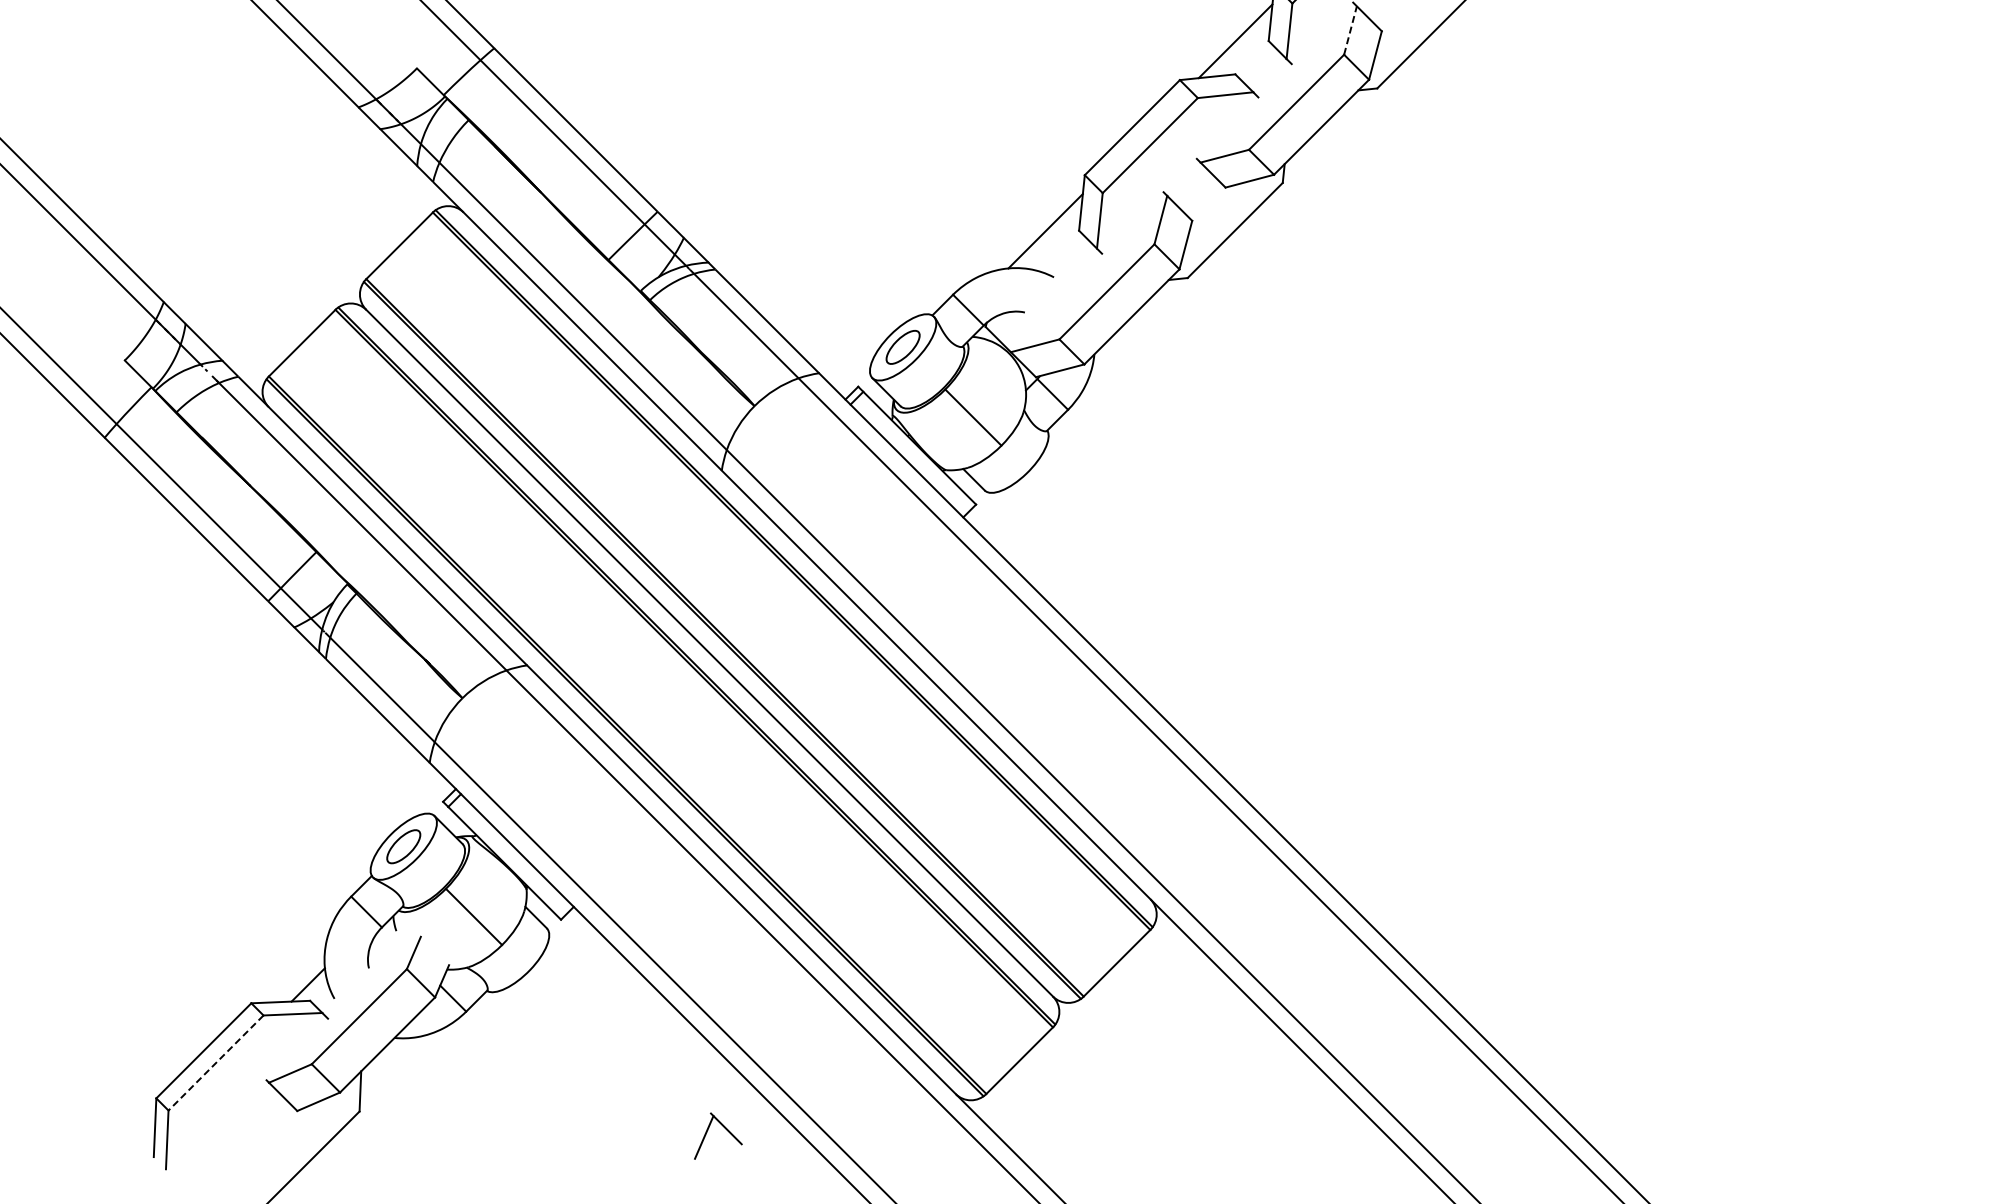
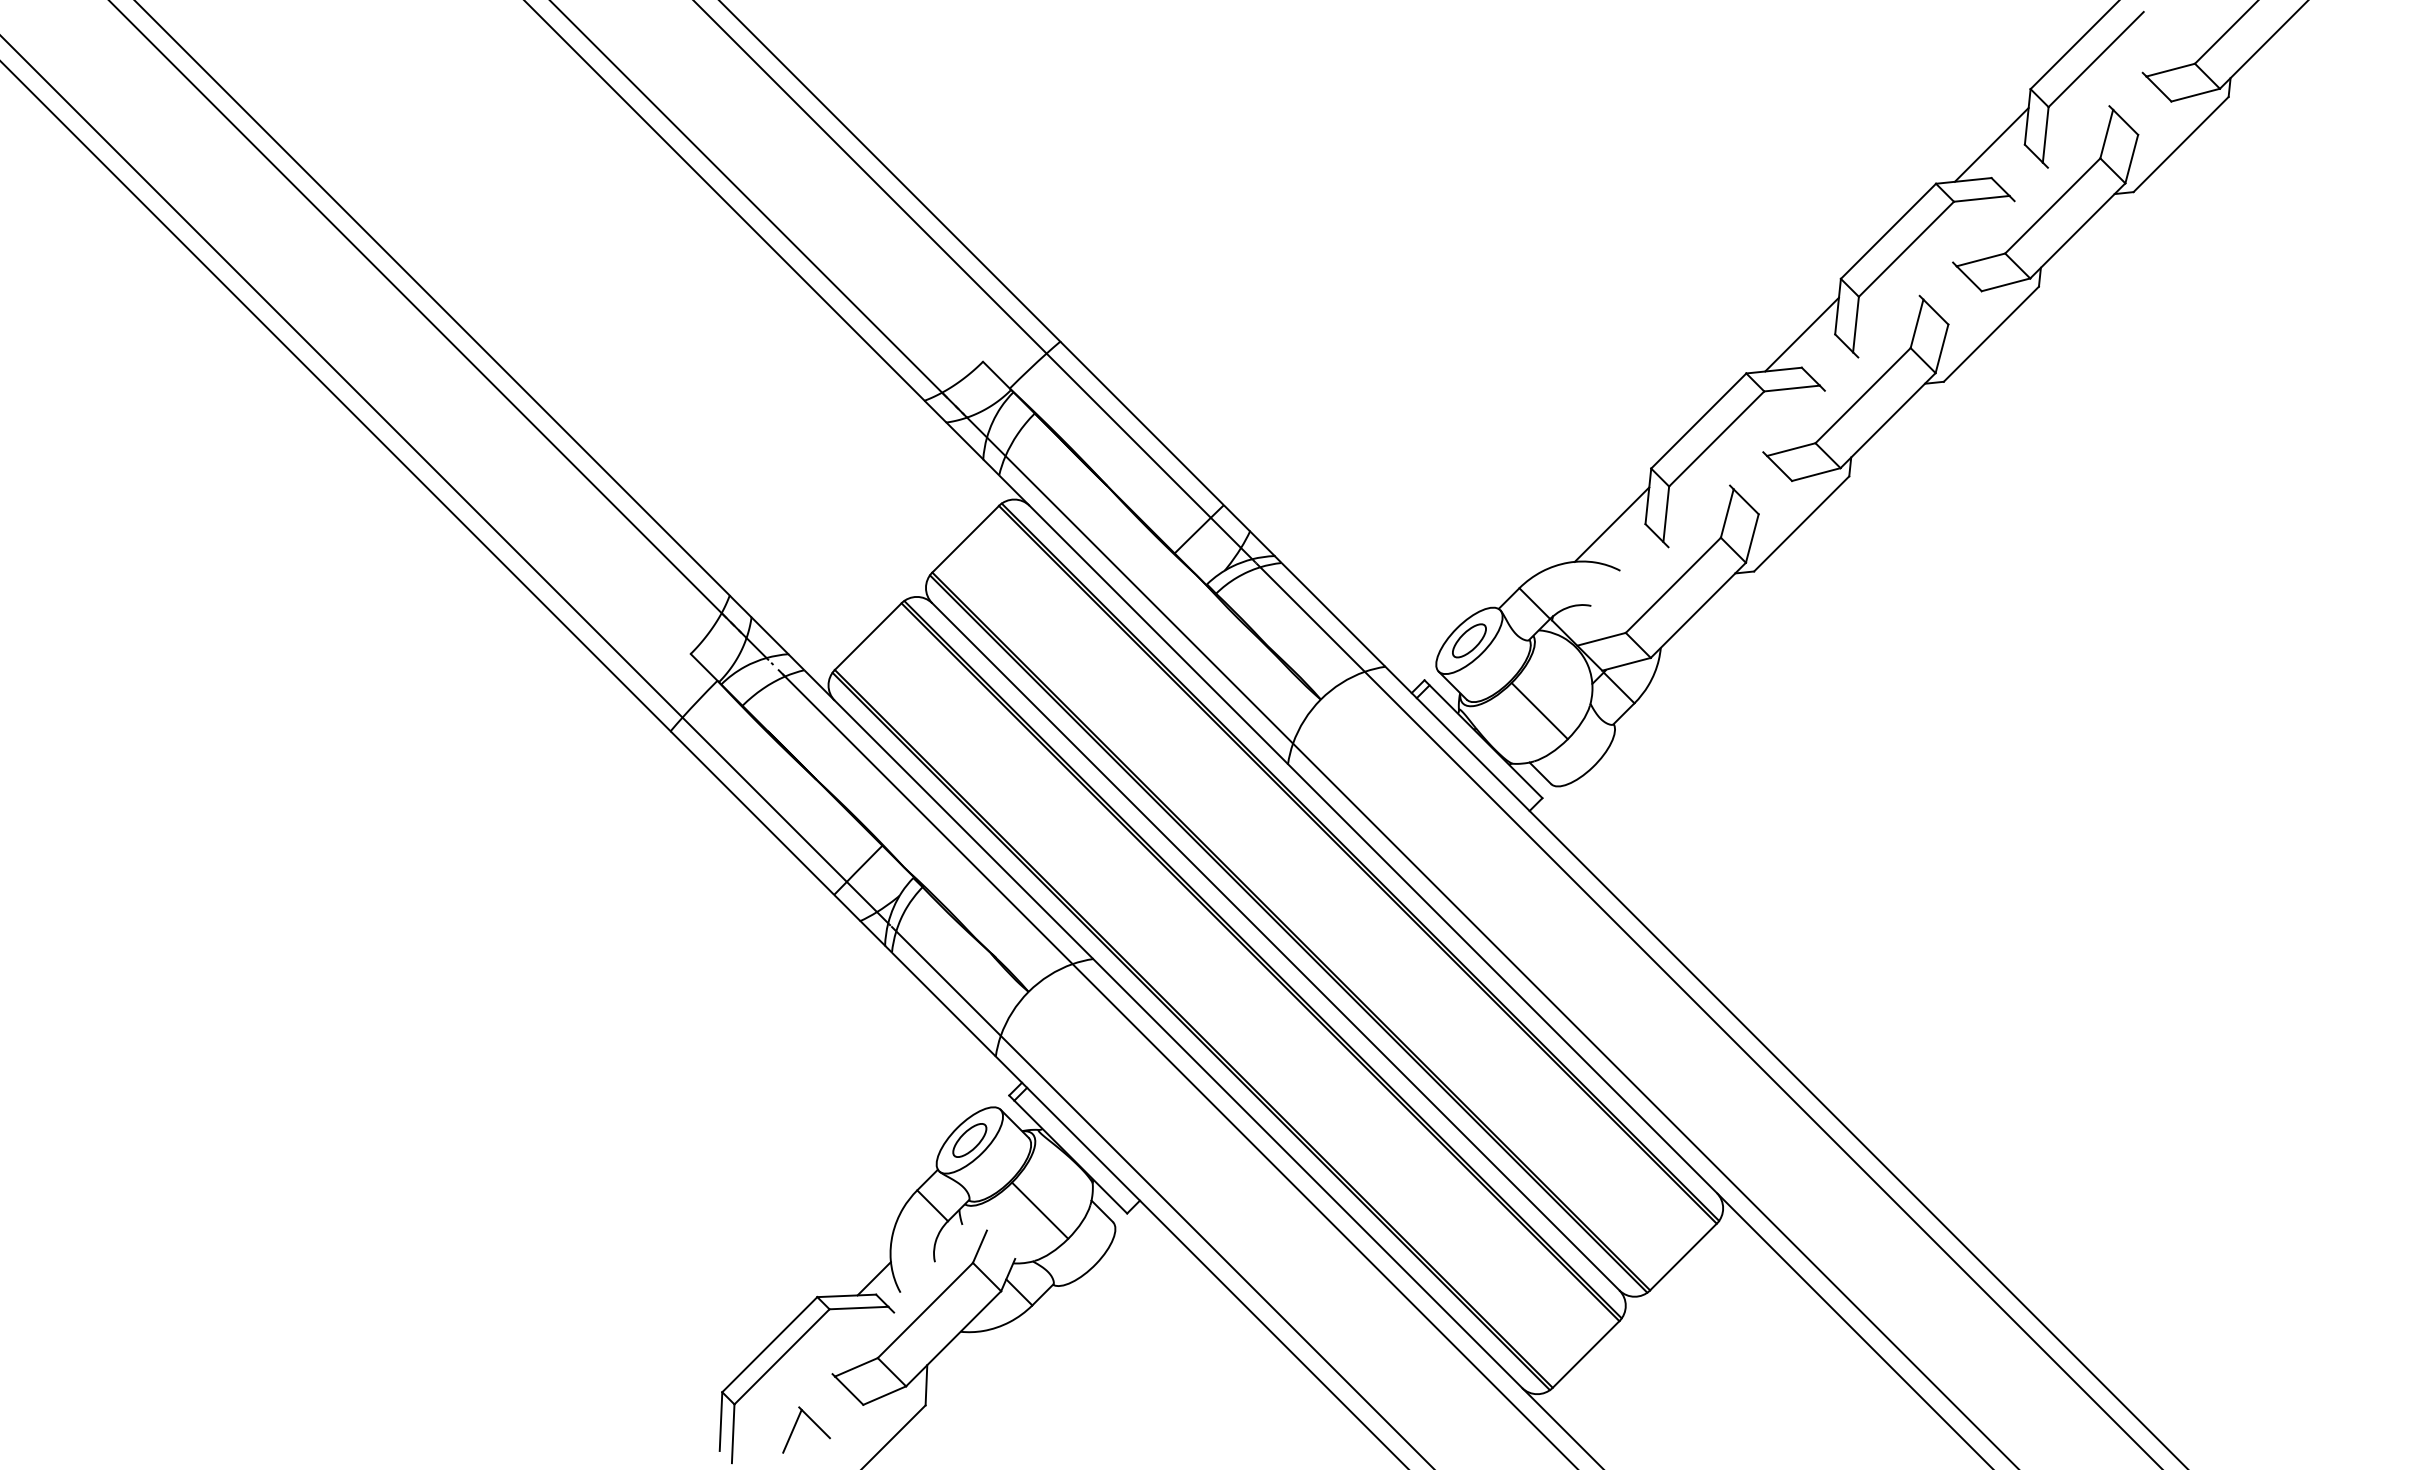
line: (1350, 30) -> (1917, 323), dashed -> solid
line: (215, 1063) -> (781, 1357), dashed -> solid
part: (724, 1128) -> (812, 1422), moved

